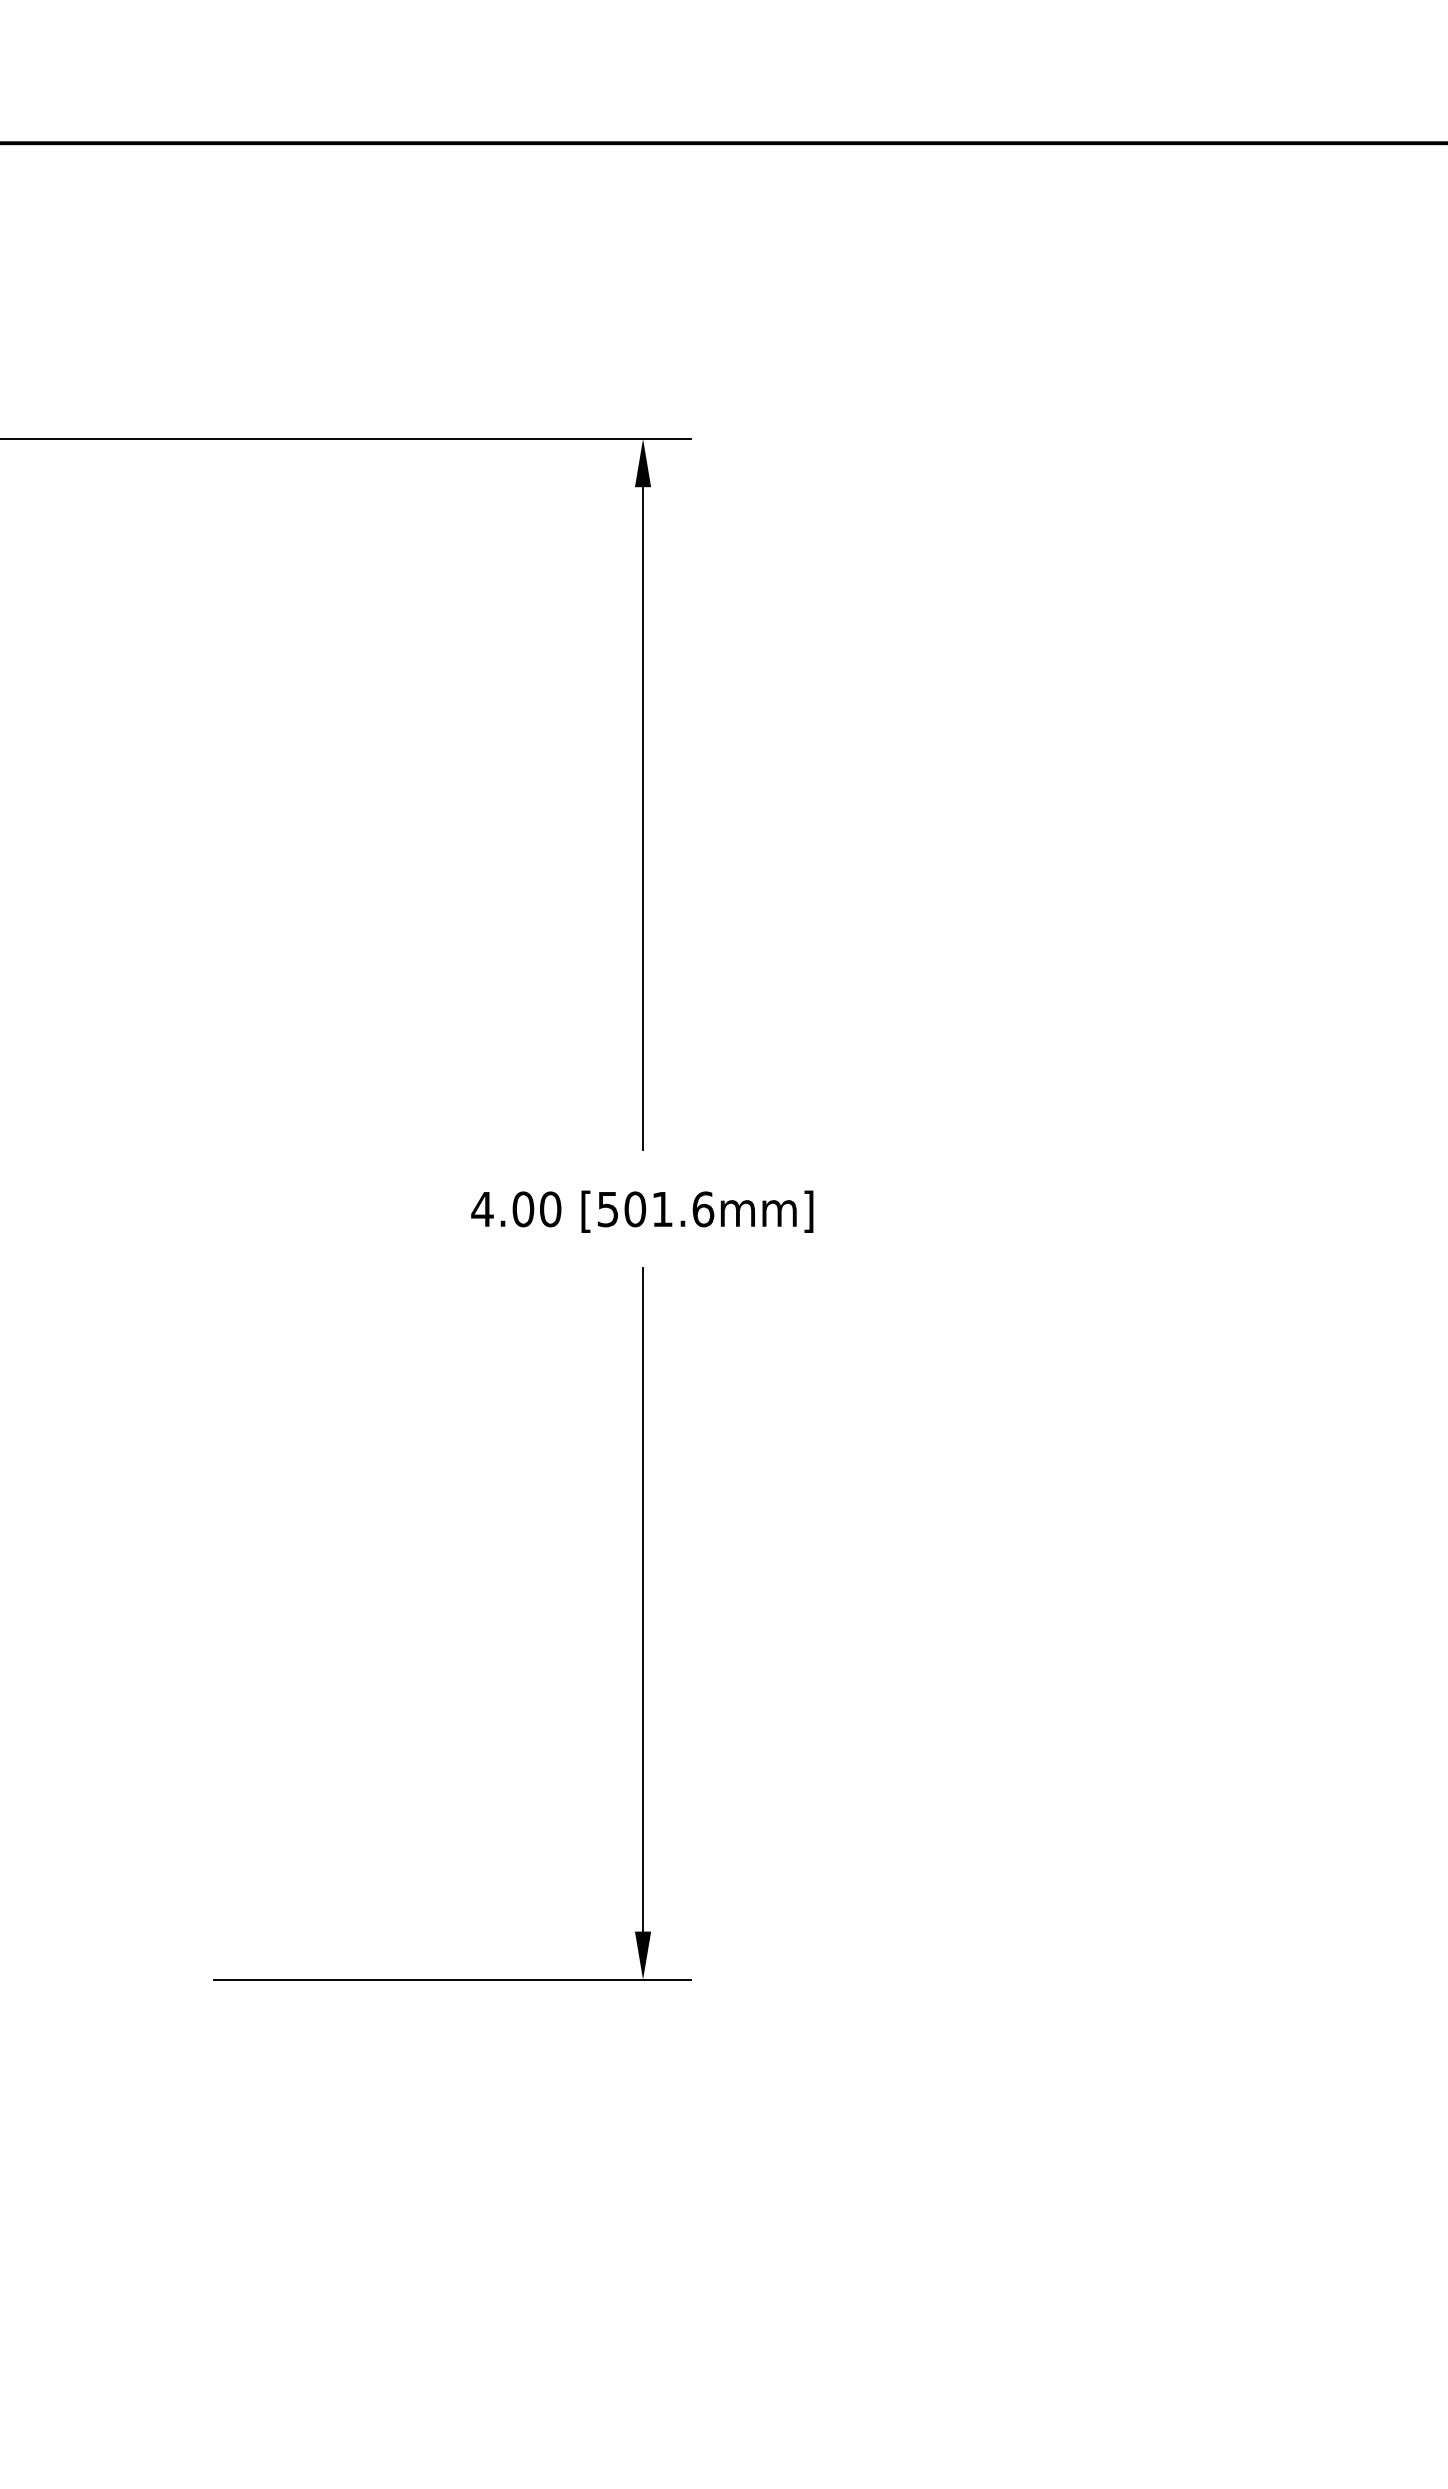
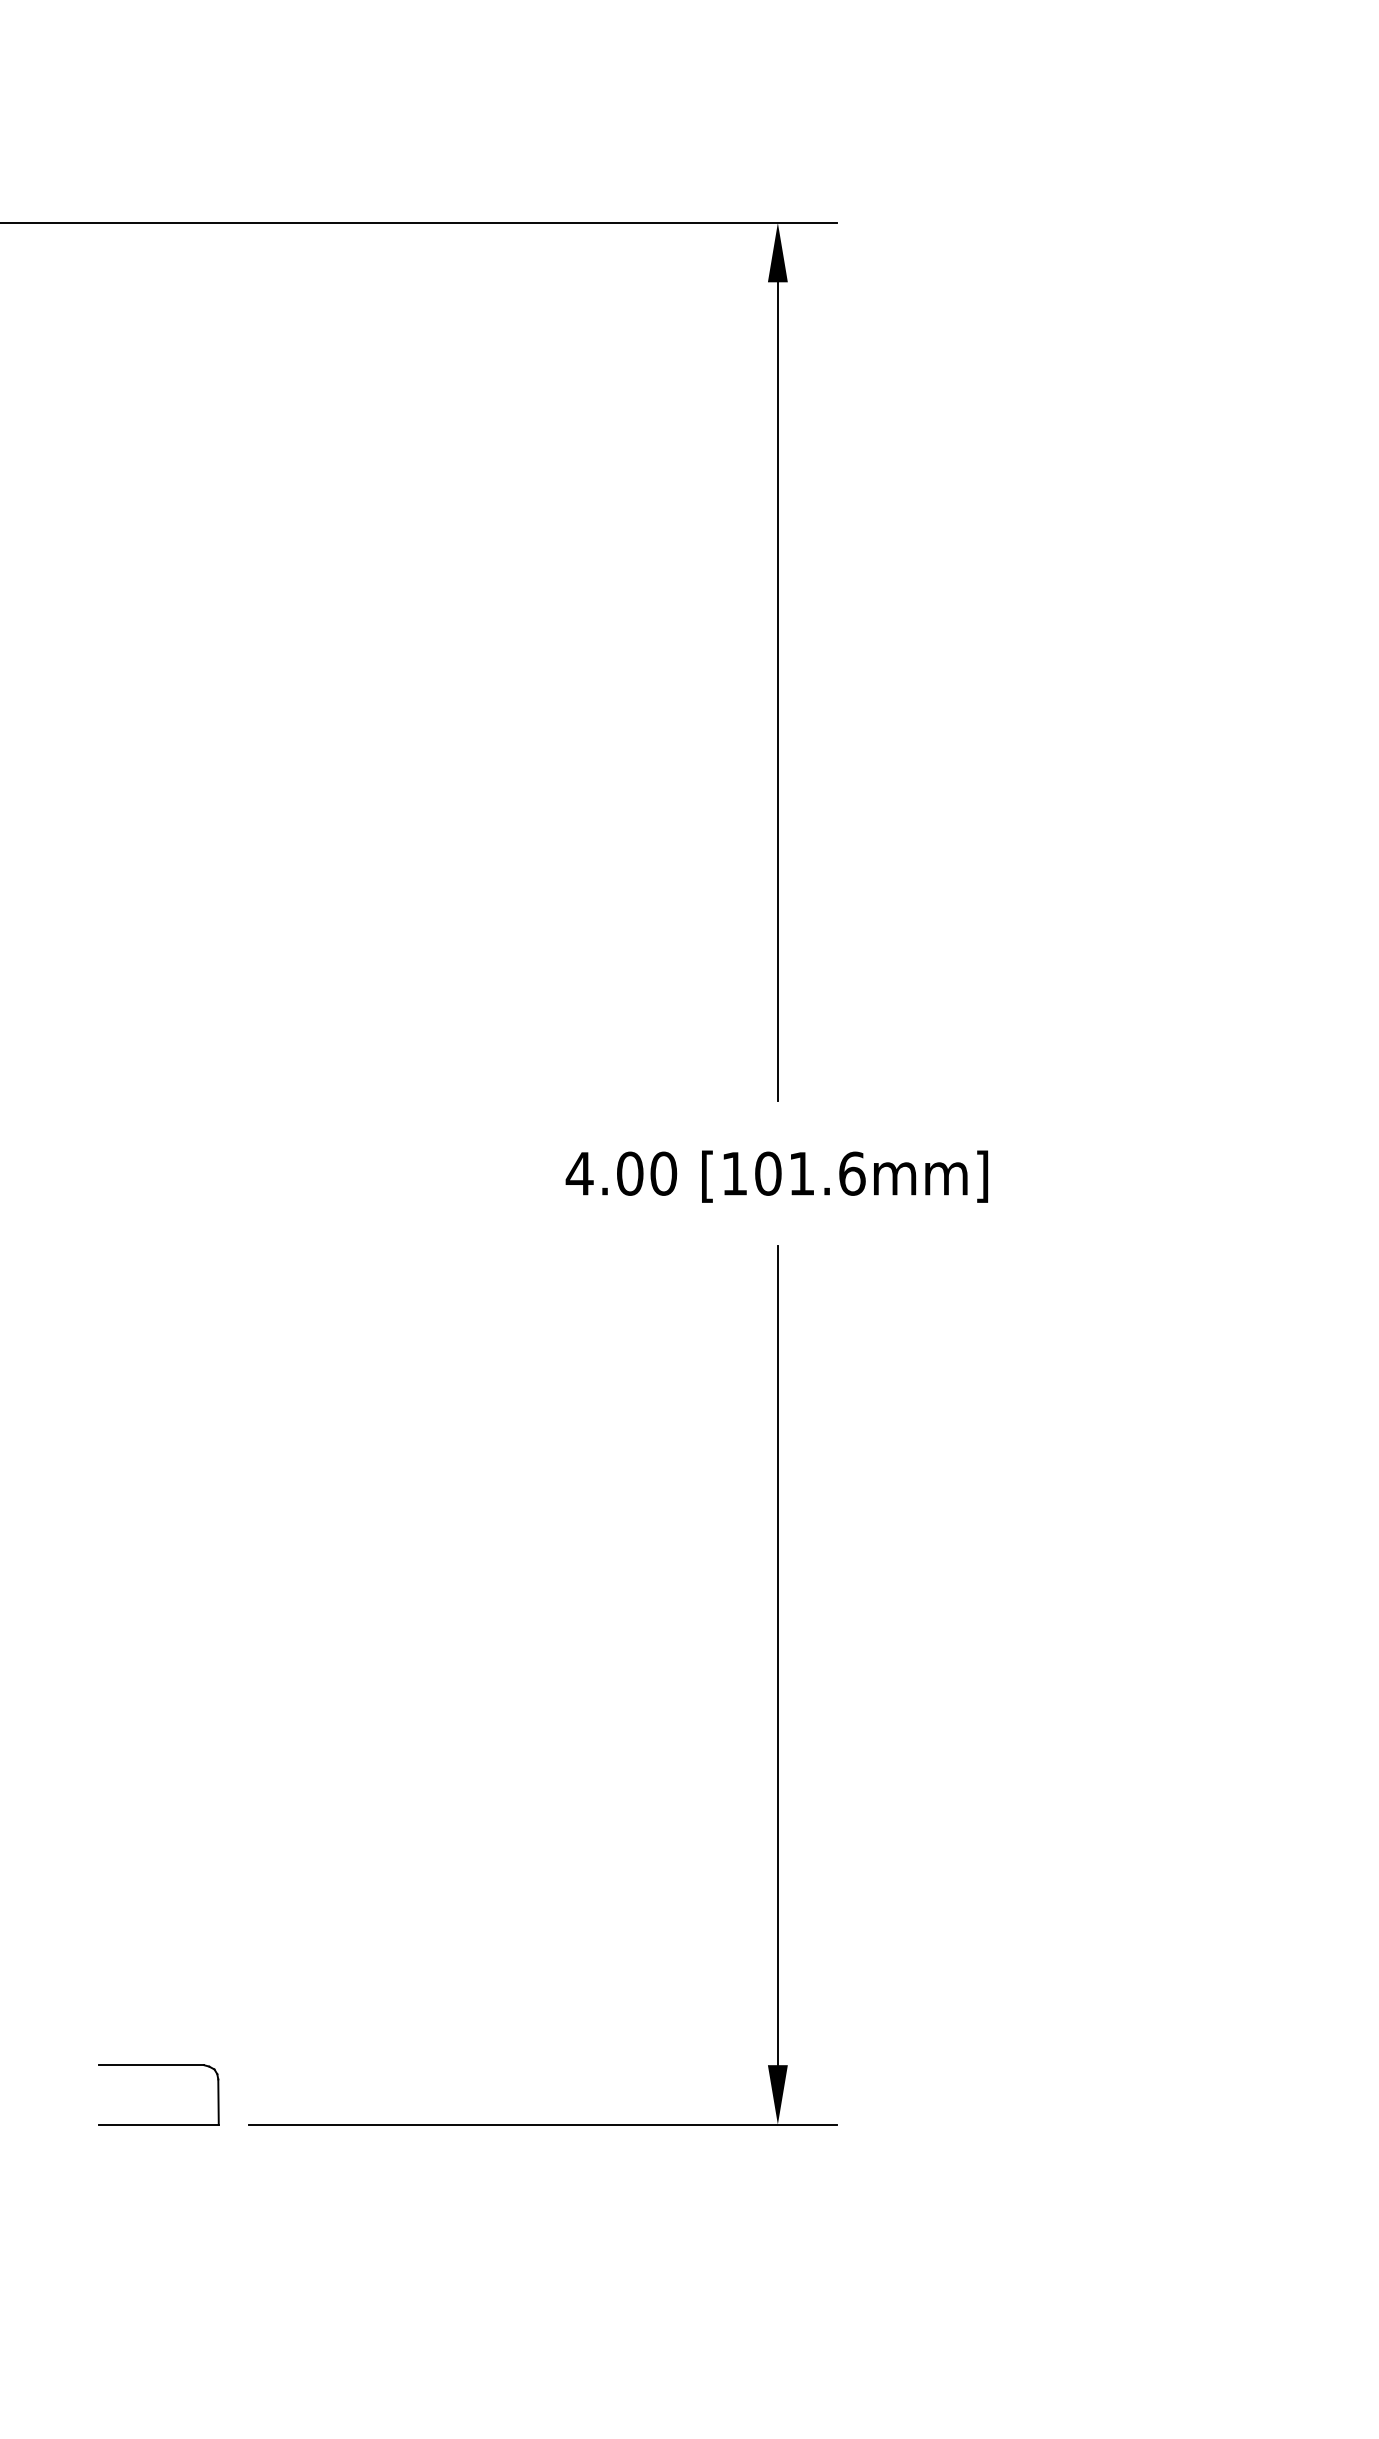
text: (607, 1209) -> (733, 1173), [501.6mm] -> [101.6mm]
part: (141, 1932) -> (158, 2066), added

